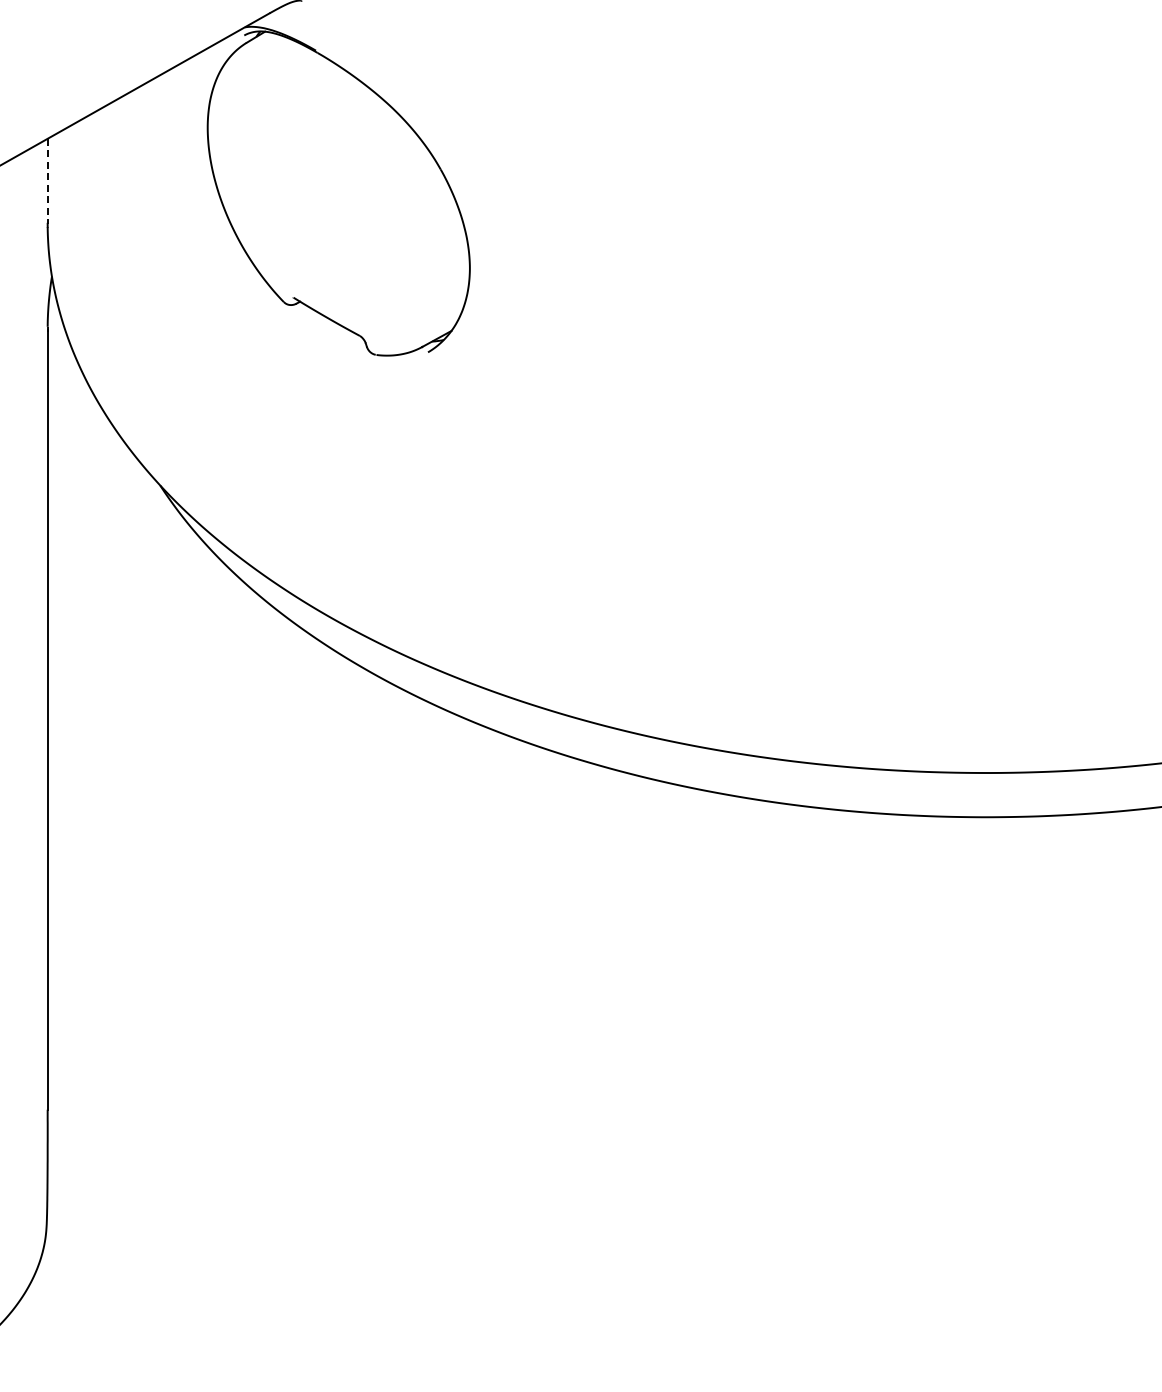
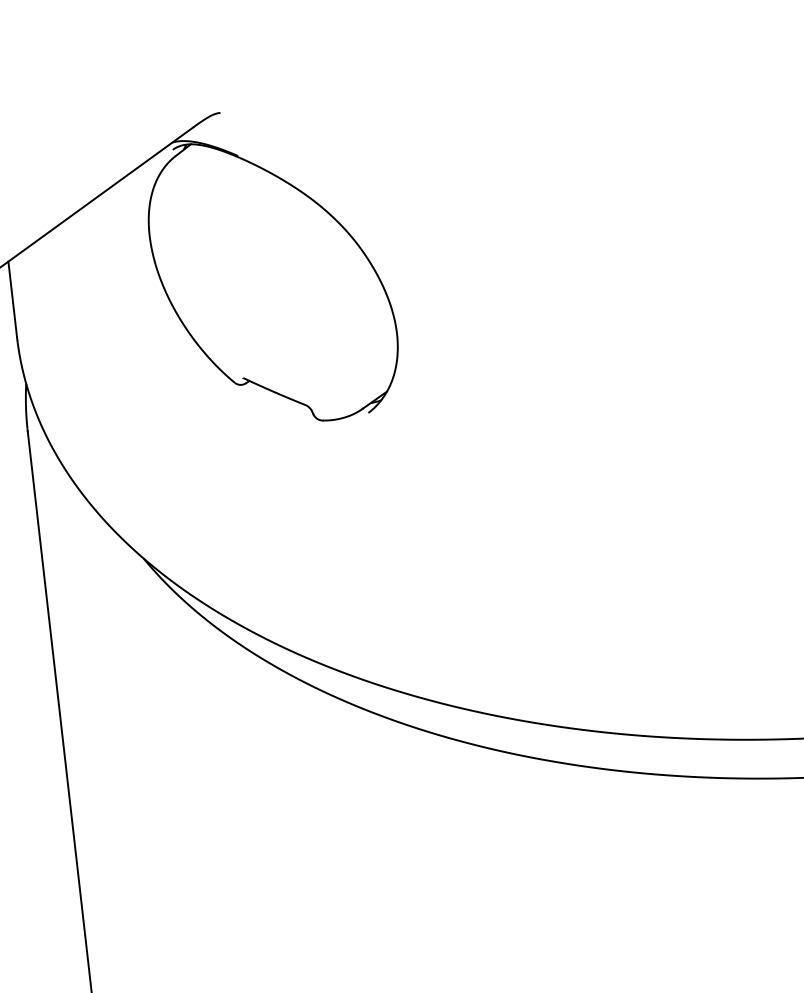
line: (47, 181) -> (12, 299), dashed -> solid

